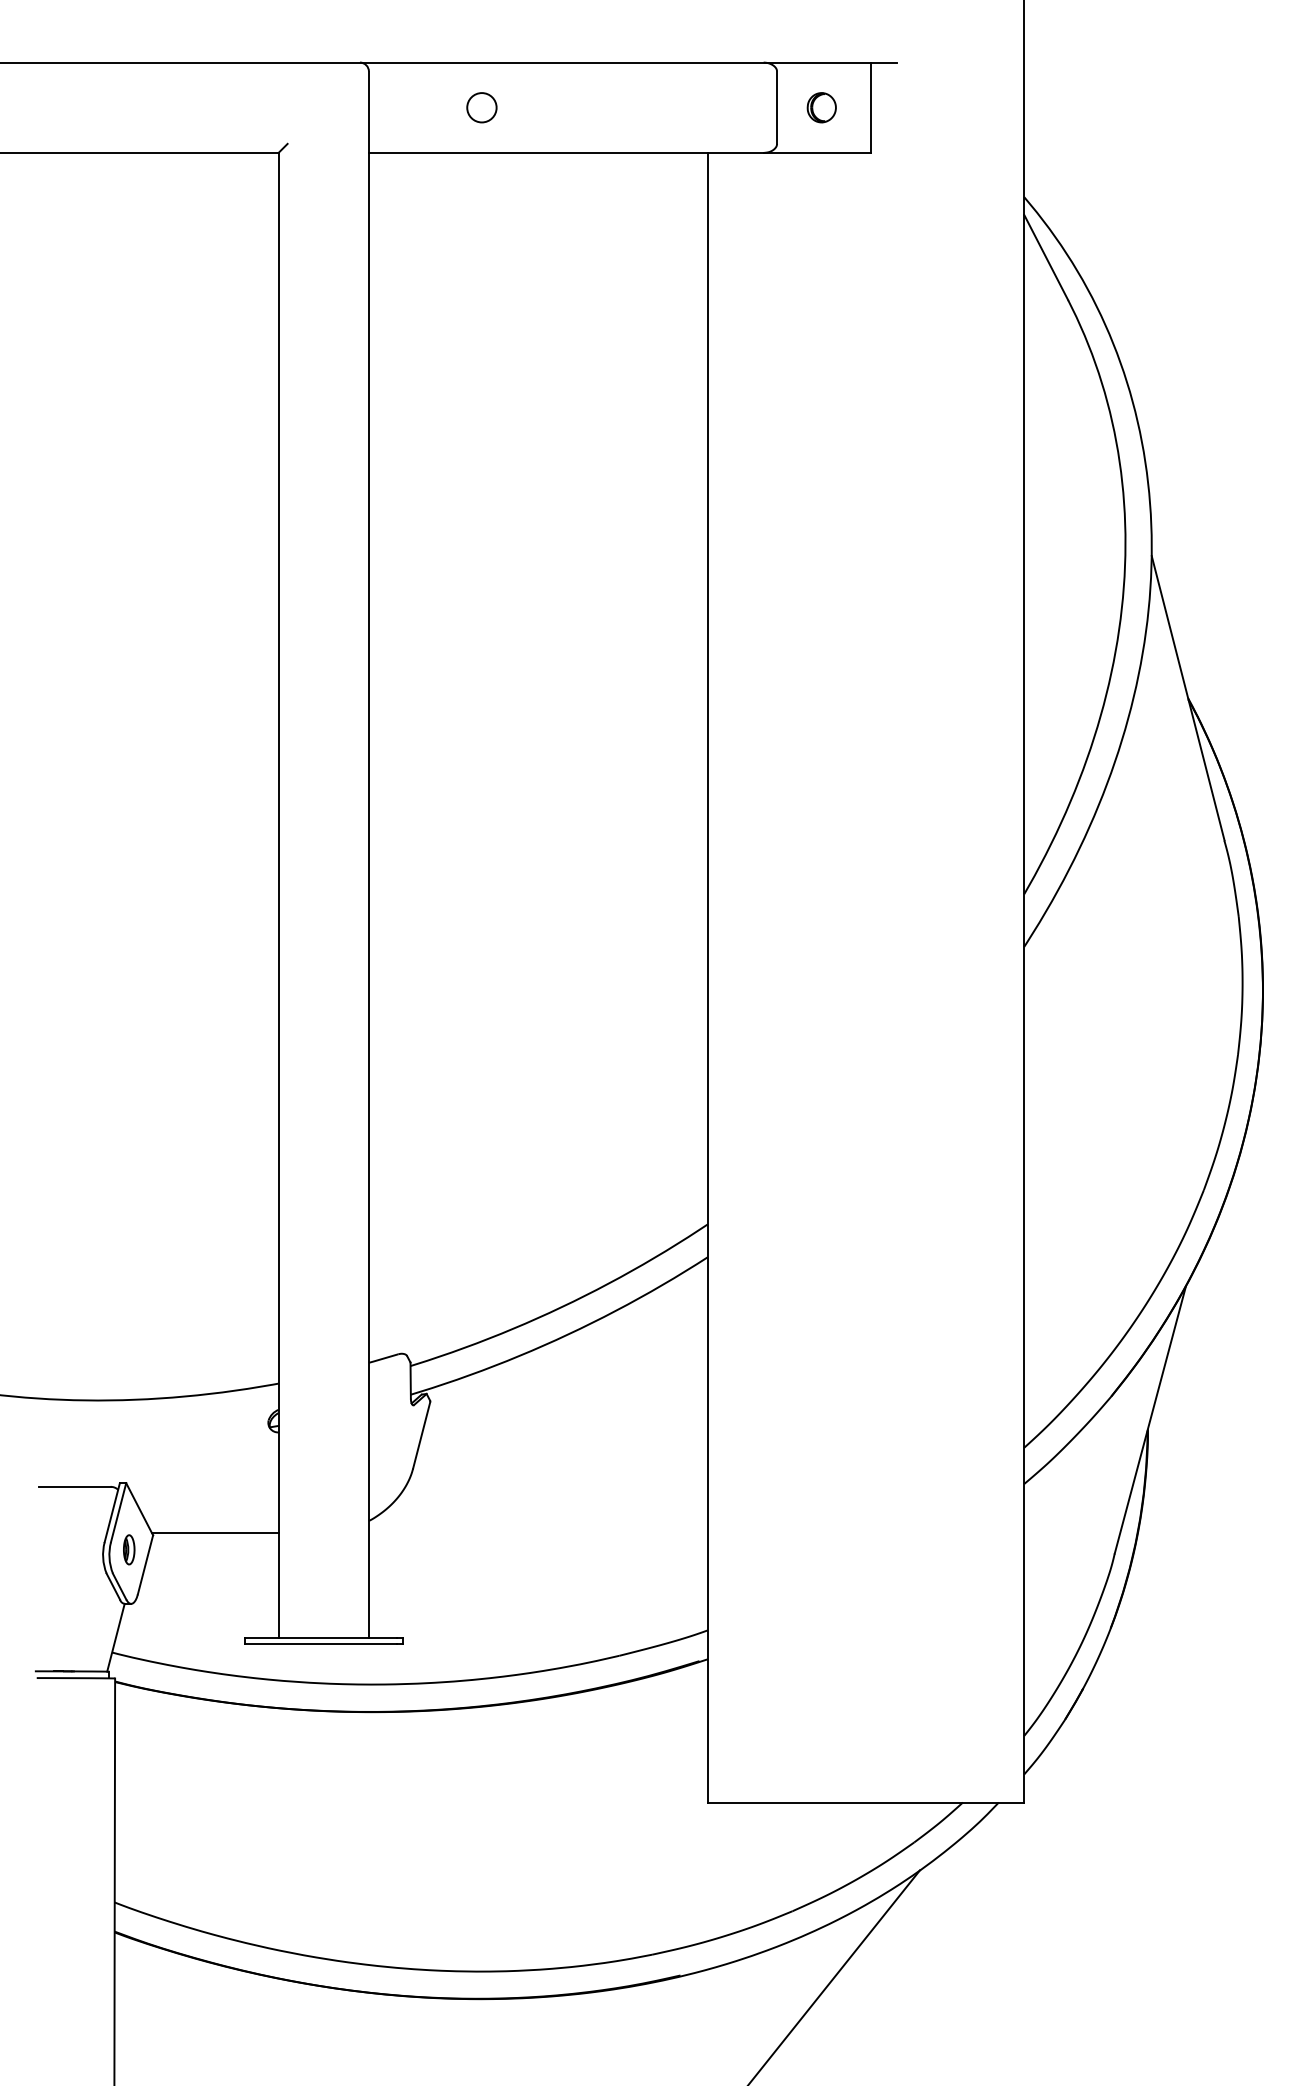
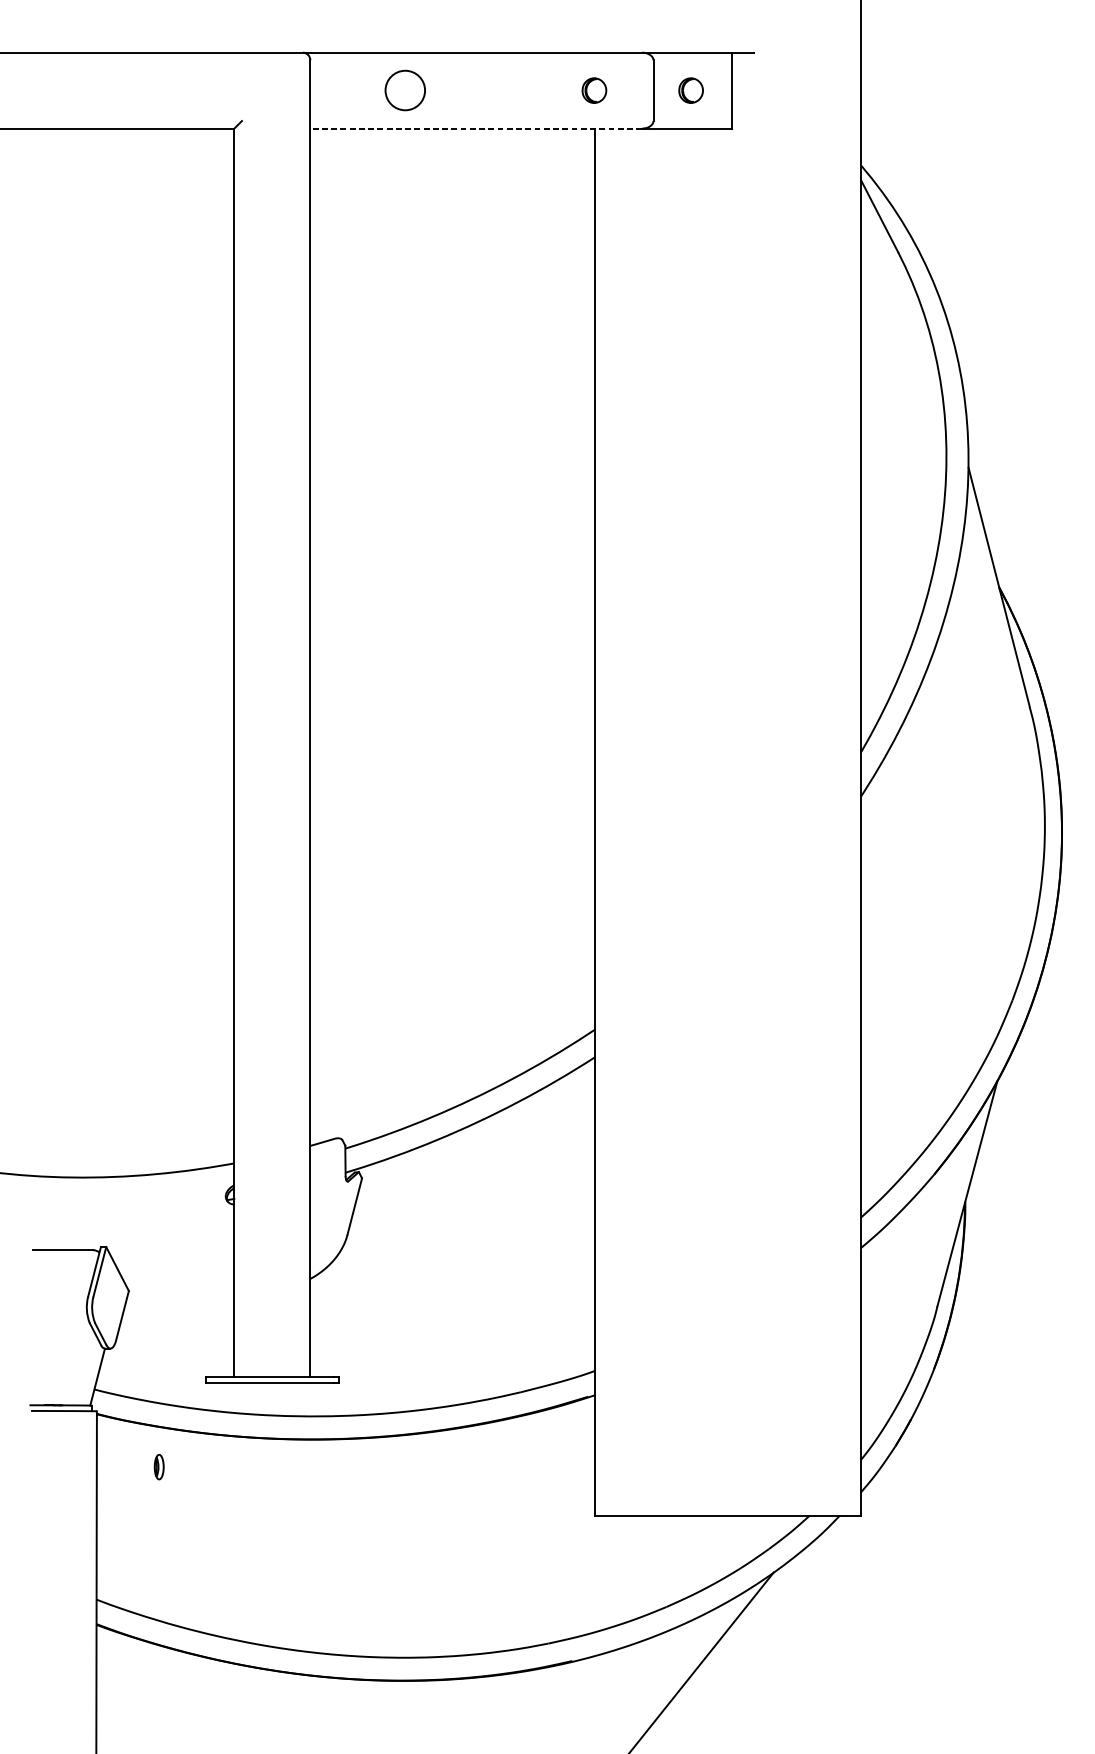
circle: (481, 107) -> (404, 90), size x1.6
part: (706, 107) -> (594, 90), added
line: (565, 152) -> (475, 128), solid -> dashed
line: (214, 1532) -> (180, 1288), removed
part: (129, 1549) -> (159, 1466), moved

